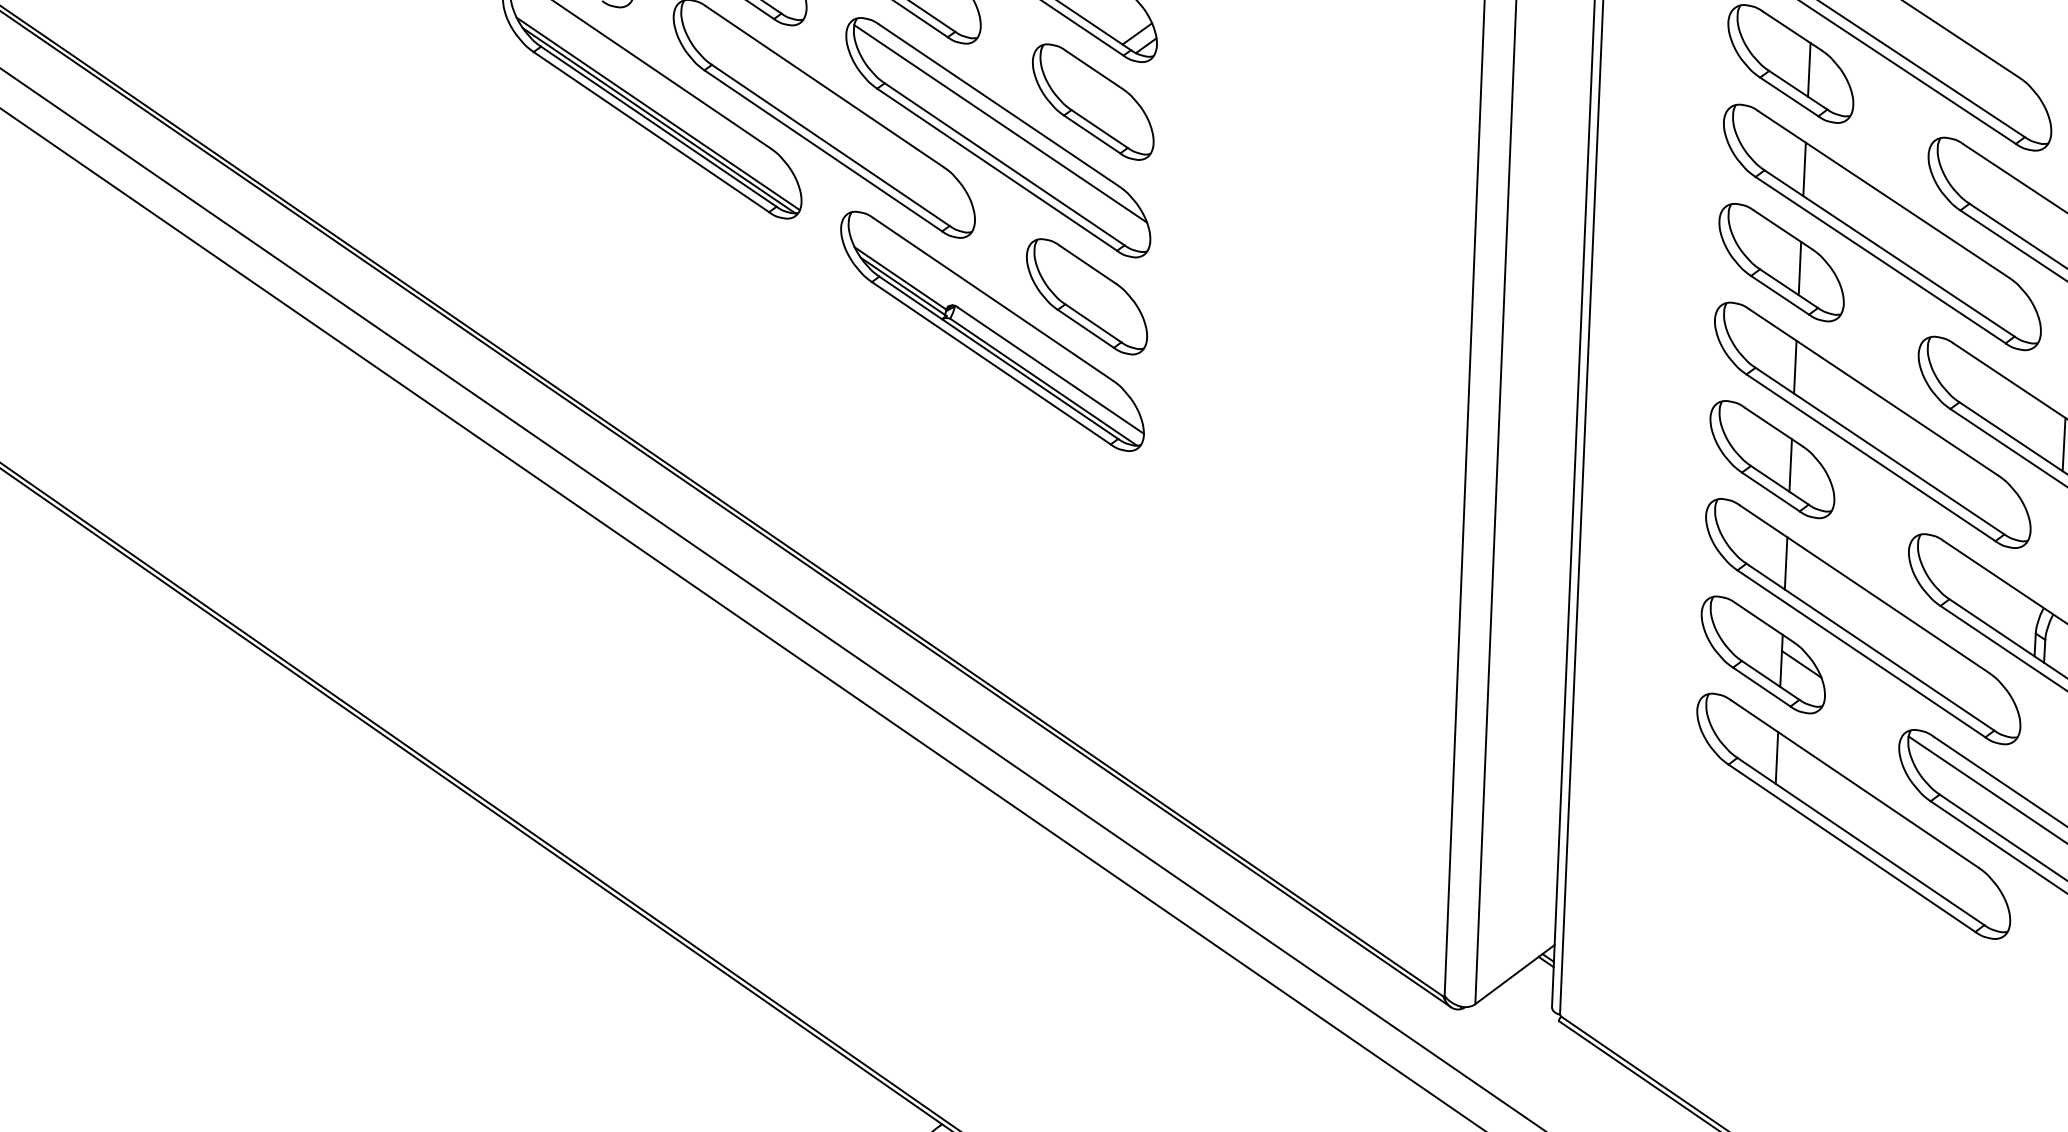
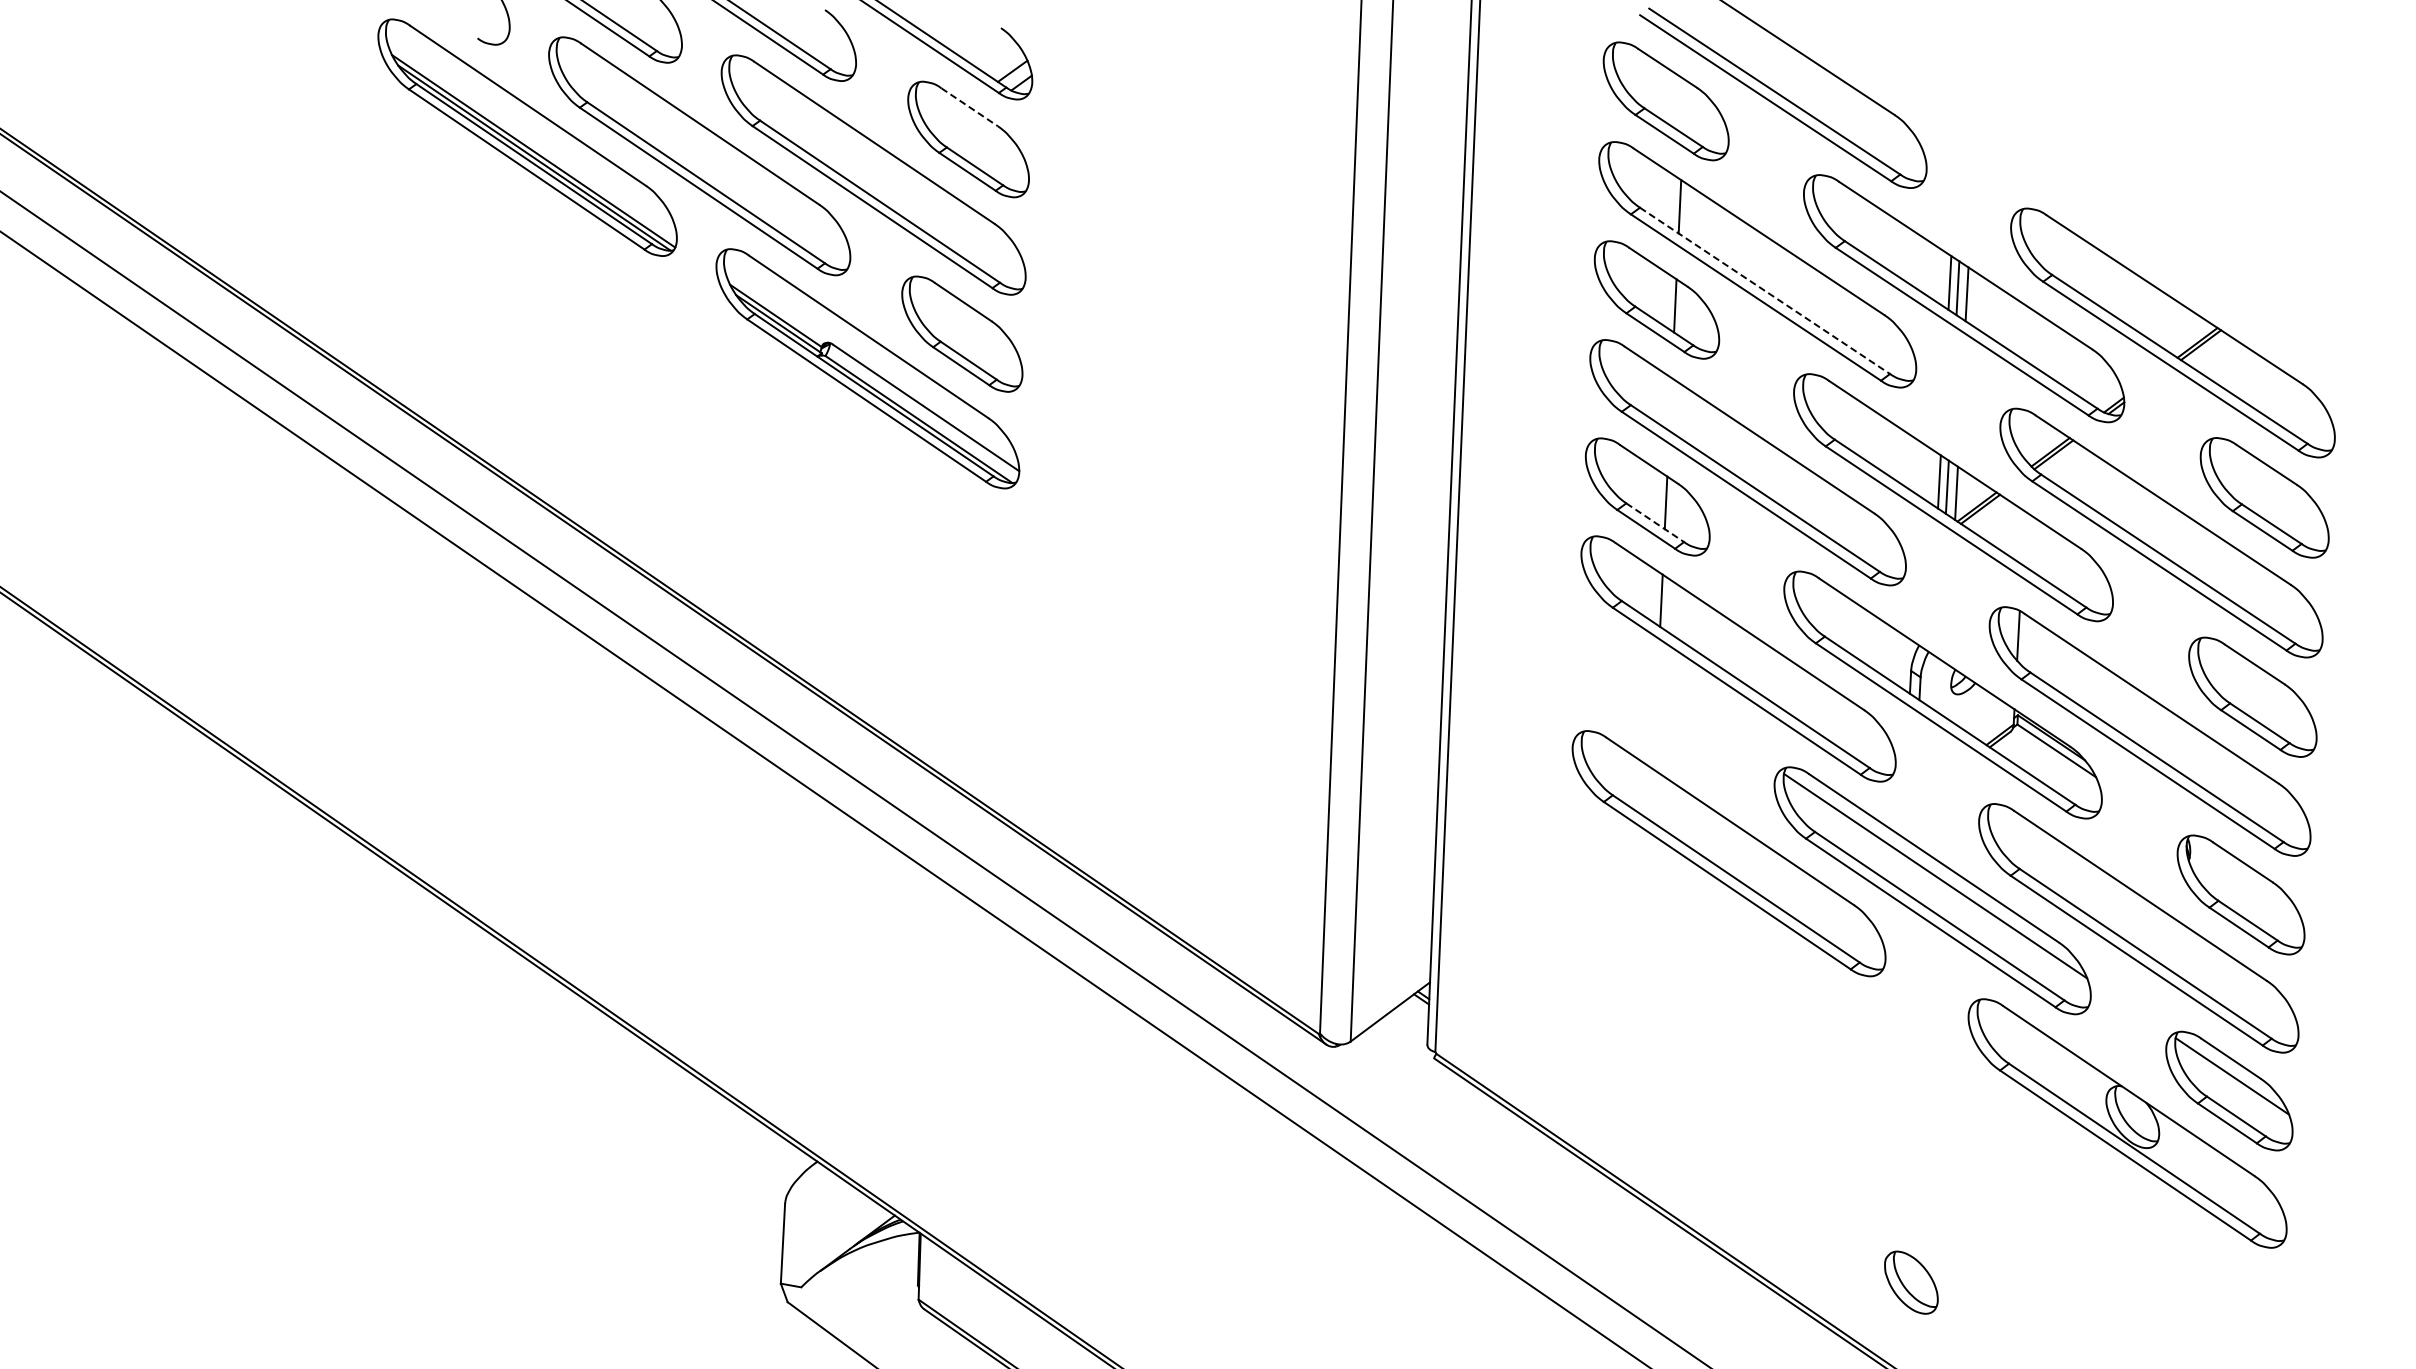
line: (1094, 70) -> (969, 107), solid -> dashed
line: (1809, 70) -> (1684, 107), removed
line: (1000, 124) -> (875, 161), removed
line: (1890, 254) -> (1765, 291), solid -> dashed
line: (1795, 367) -> (1670, 404), removed
line: (1780, 485) -> (1655, 522), solid -> dashed
part: (1763, 655) -> (1638, 692), removed
line: (1777, 758) -> (1652, 795), removed

